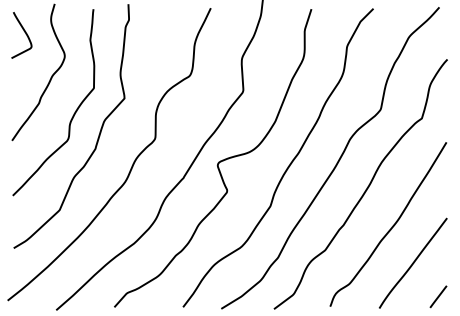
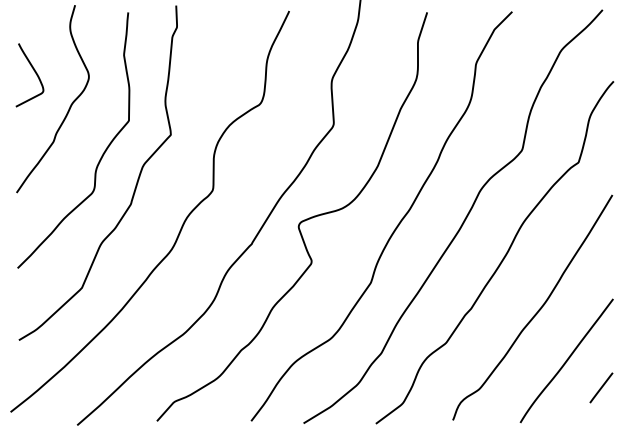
curve: (25, 33) -> (34, 72), moved
line: (438, 296) -> (601, 387), moved

